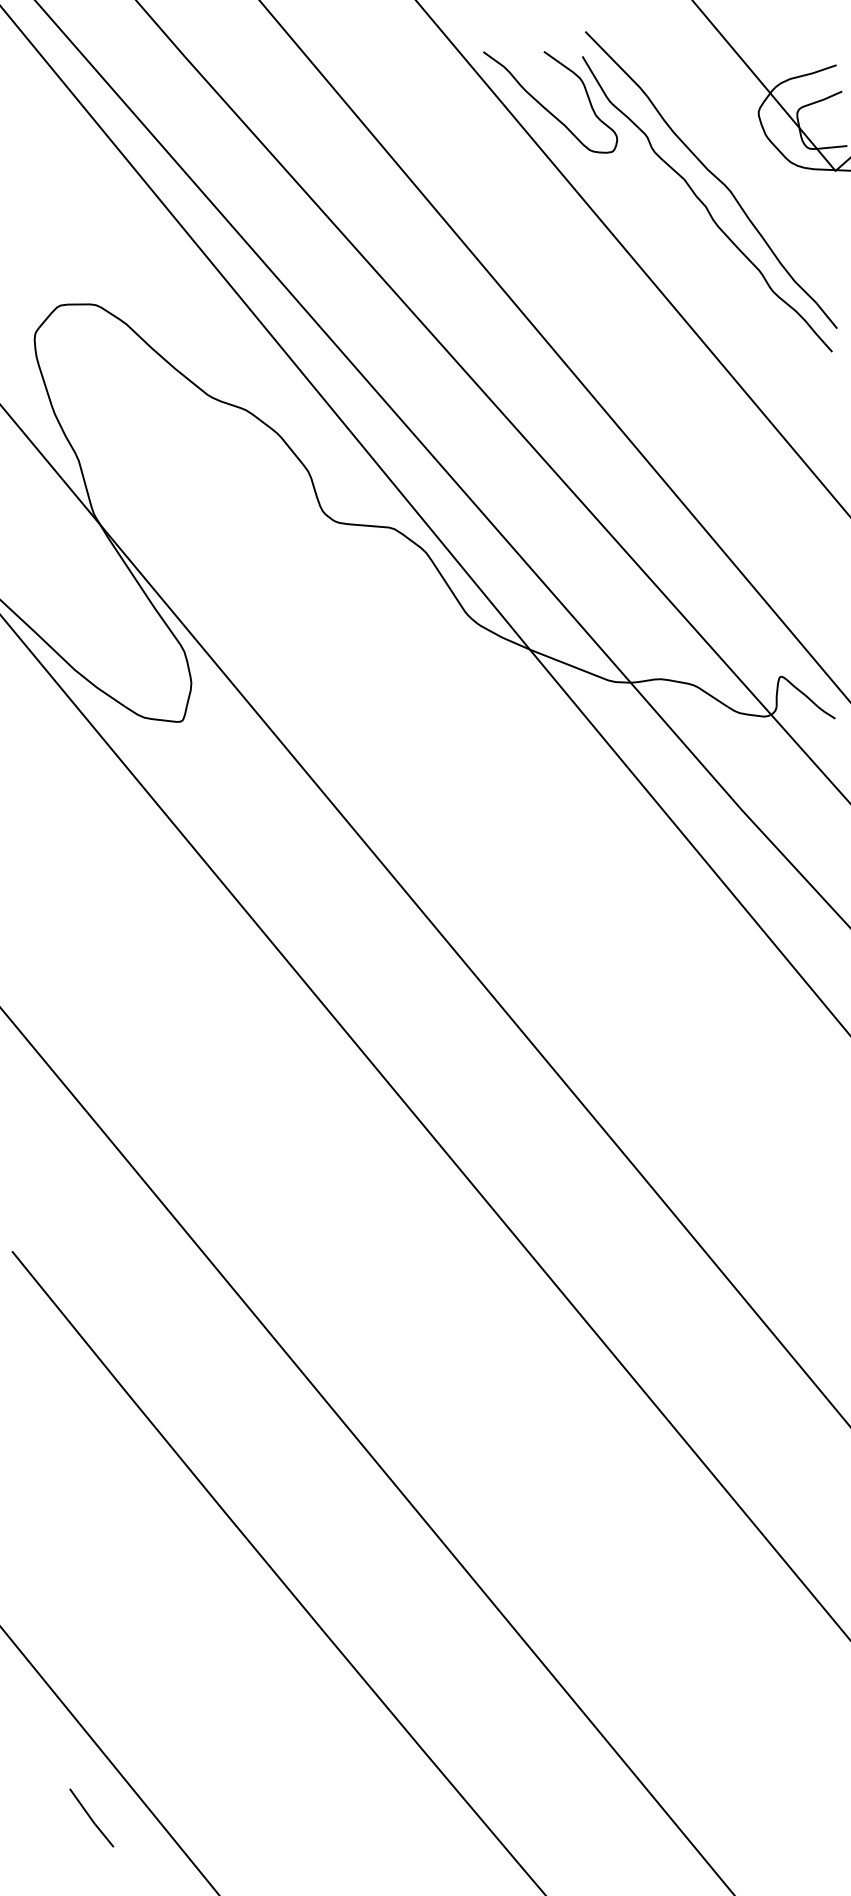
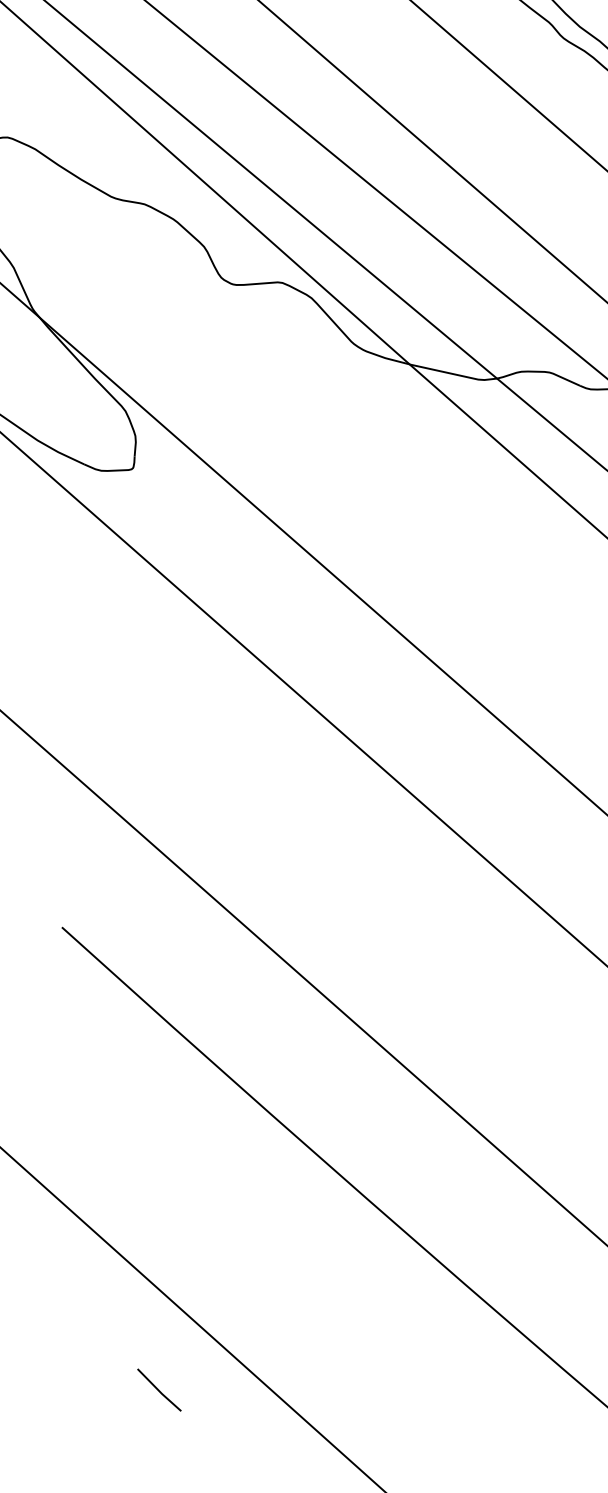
line: (91, 1817) -> (159, 1389), moved

